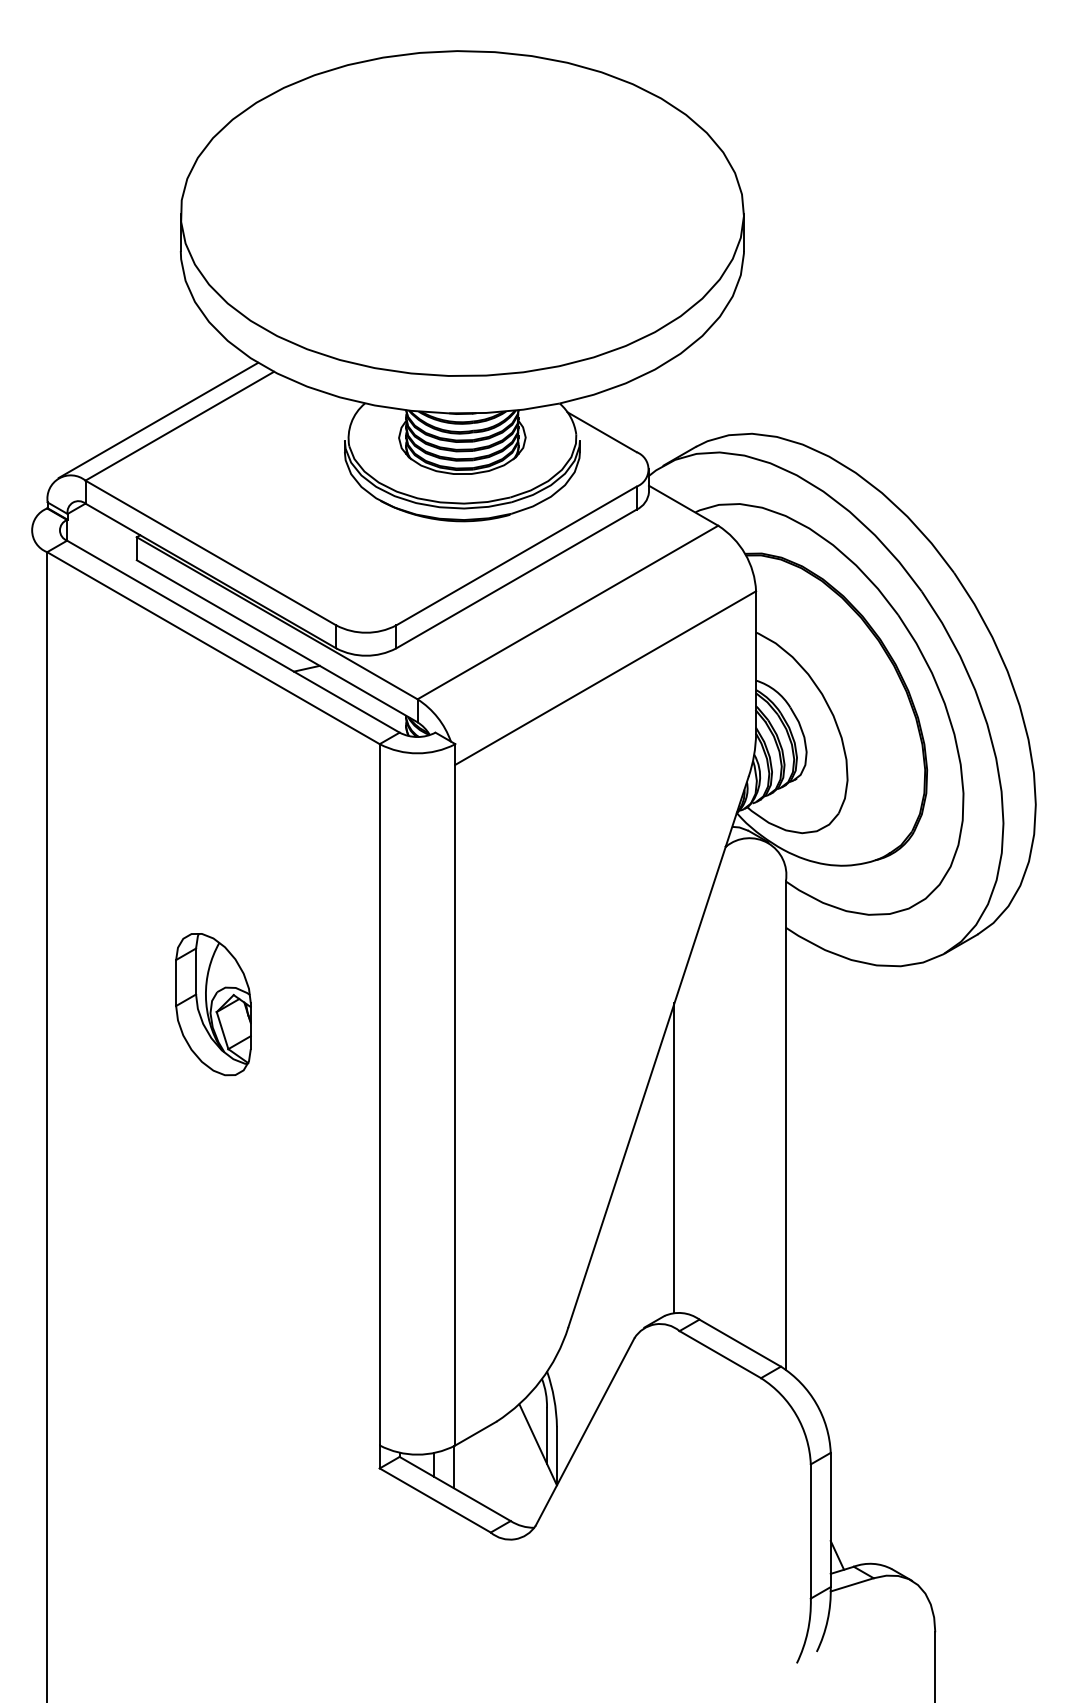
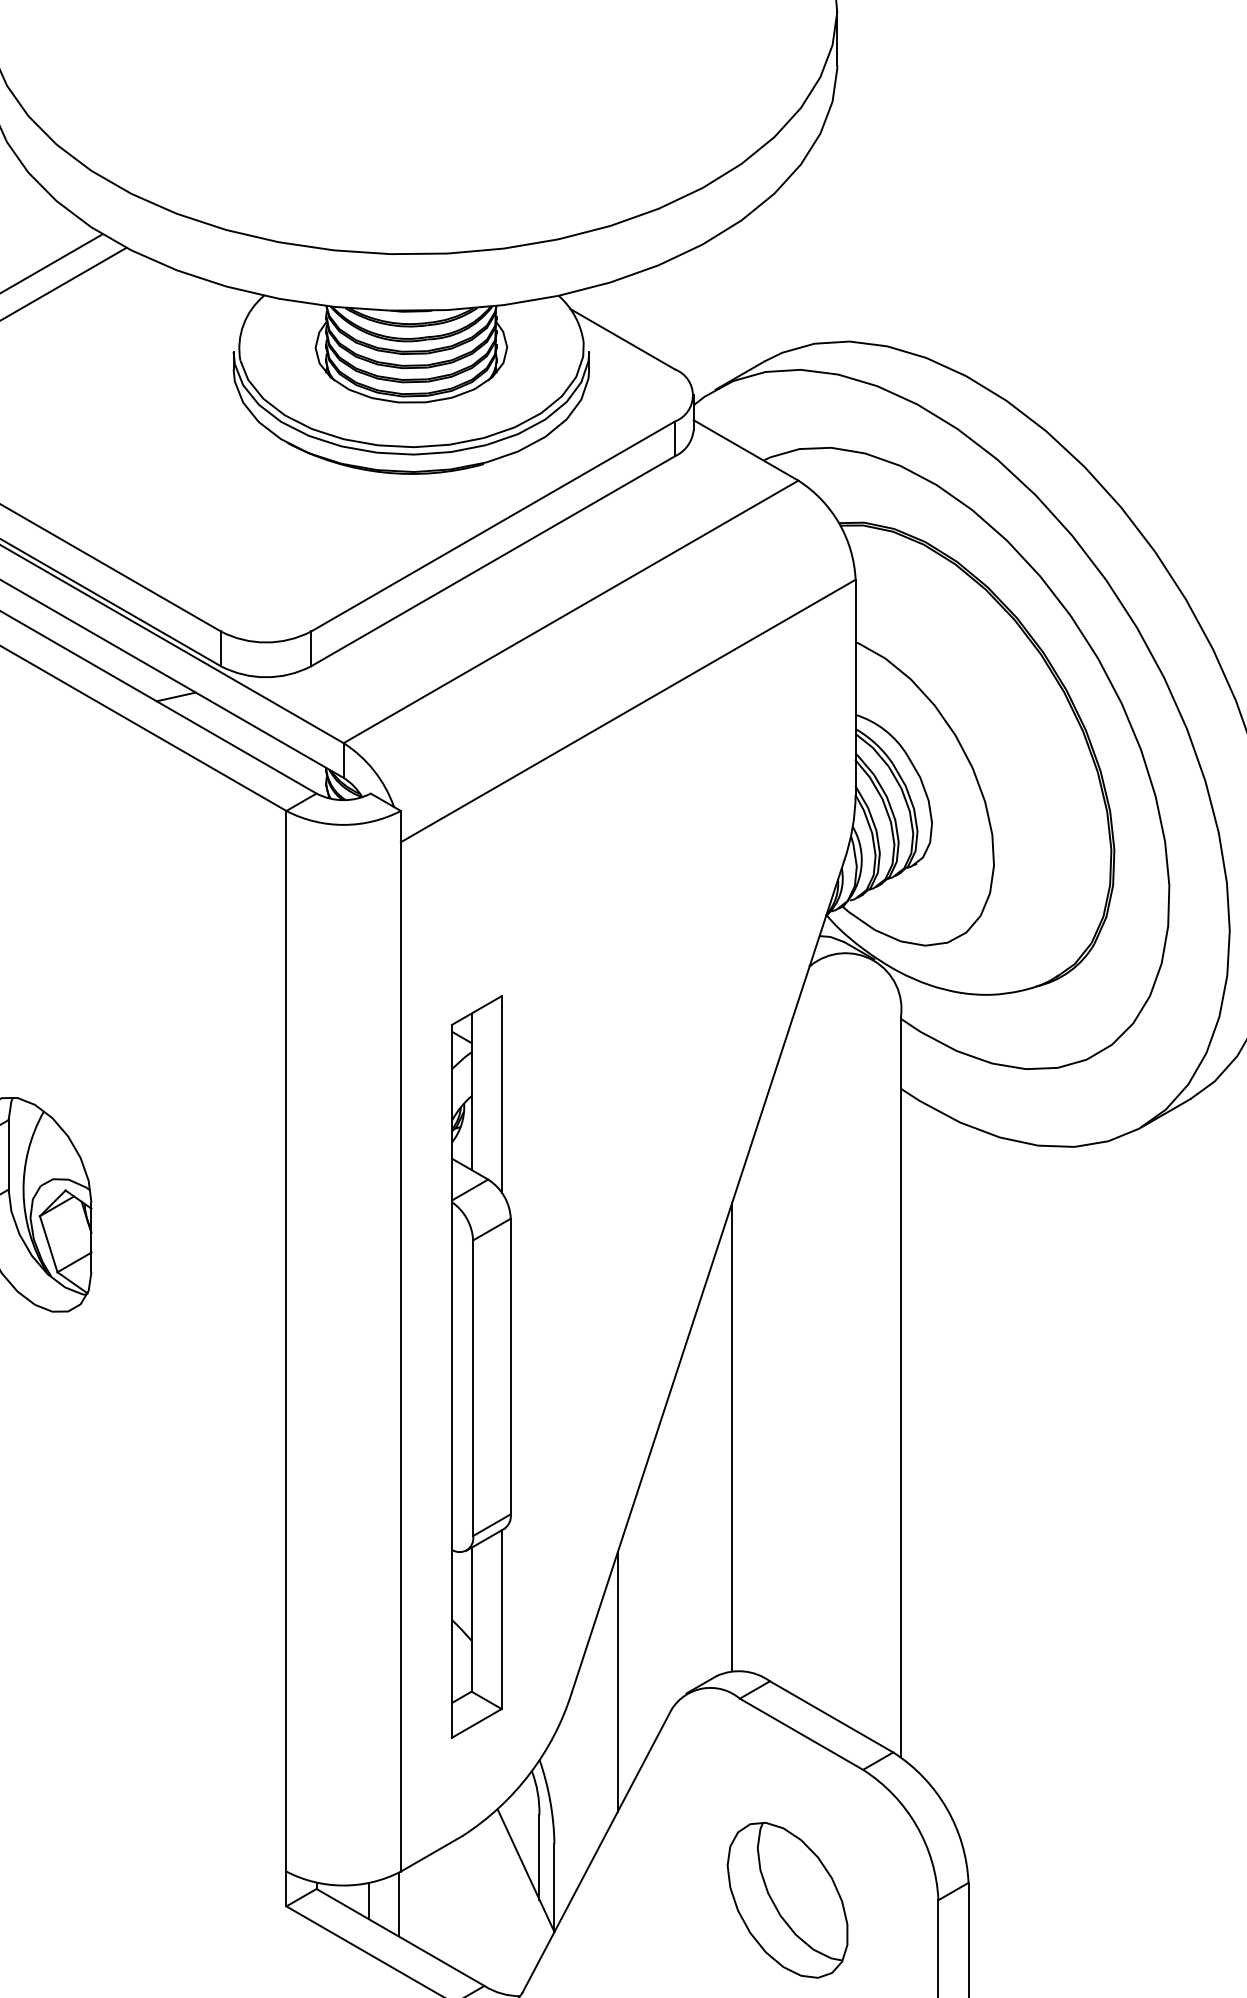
part: (508, 1111) -> (481, 1366), added
line: (598, 1320) -> (617, 1682), added
part: (710, 1464) -> (786, 1900), added

